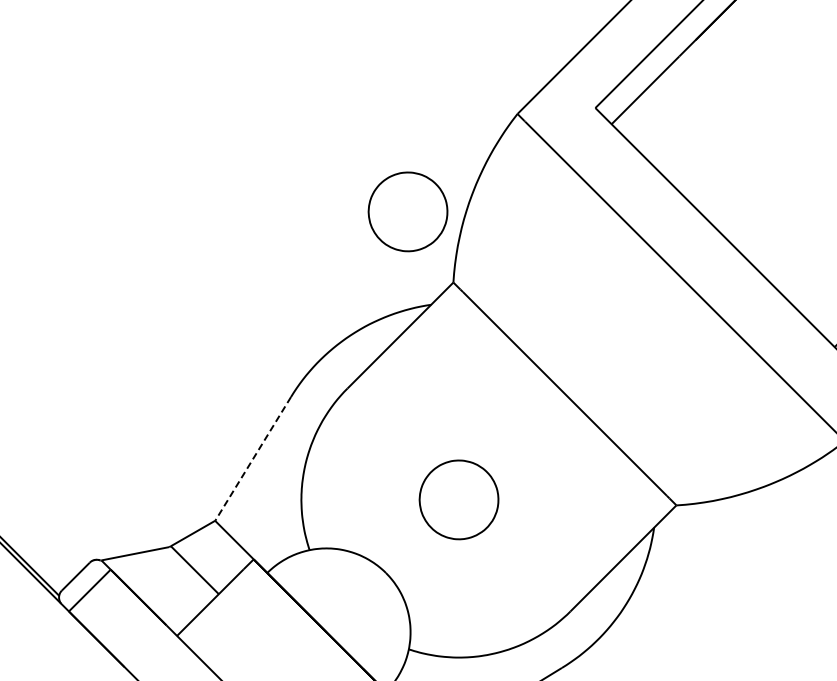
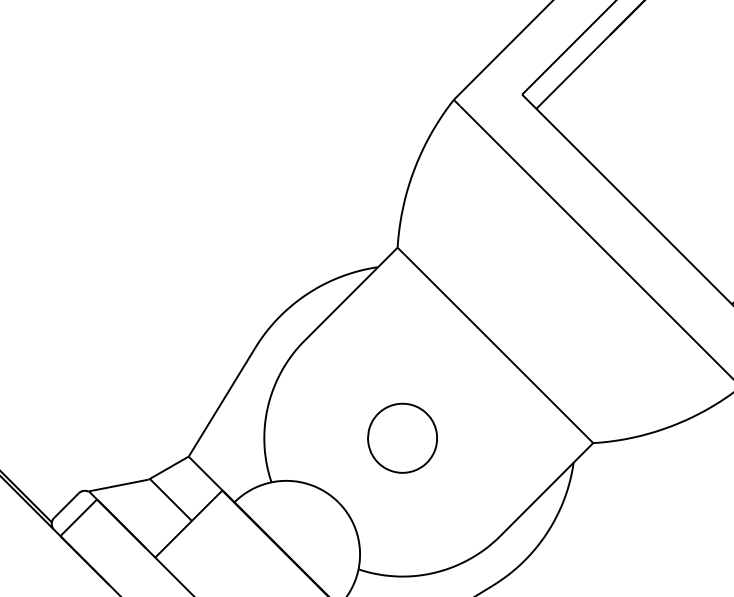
part: (407, 211) -> (357, 185), removed
line: (253, 458) -> (222, 401), dashed -> solid

